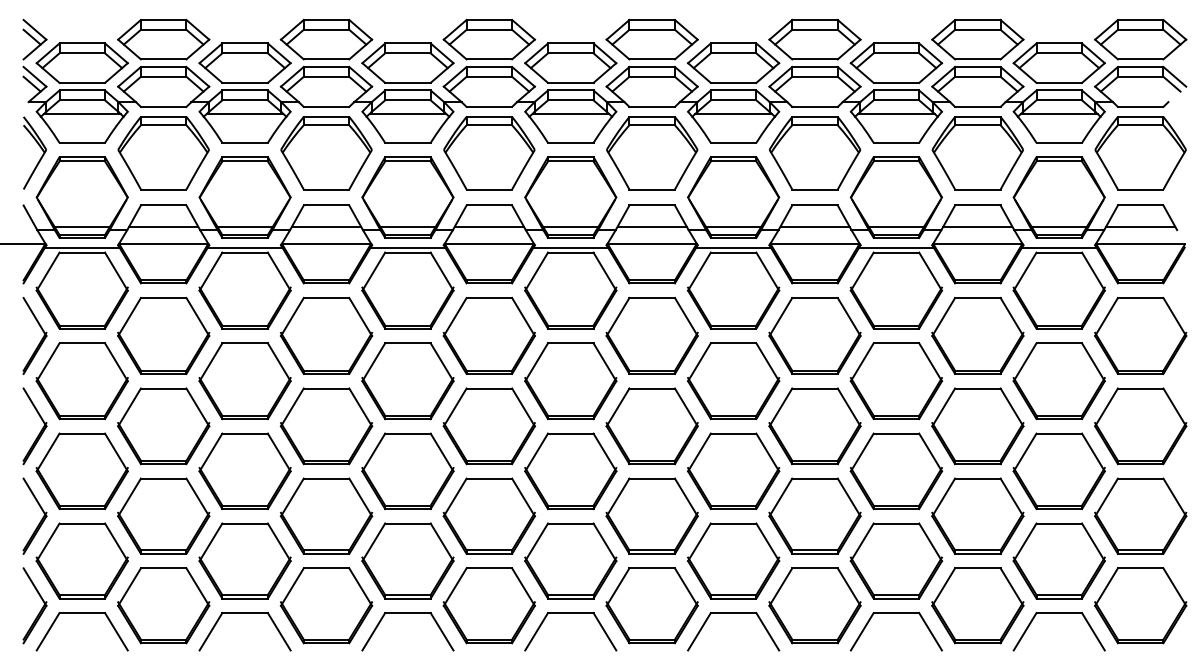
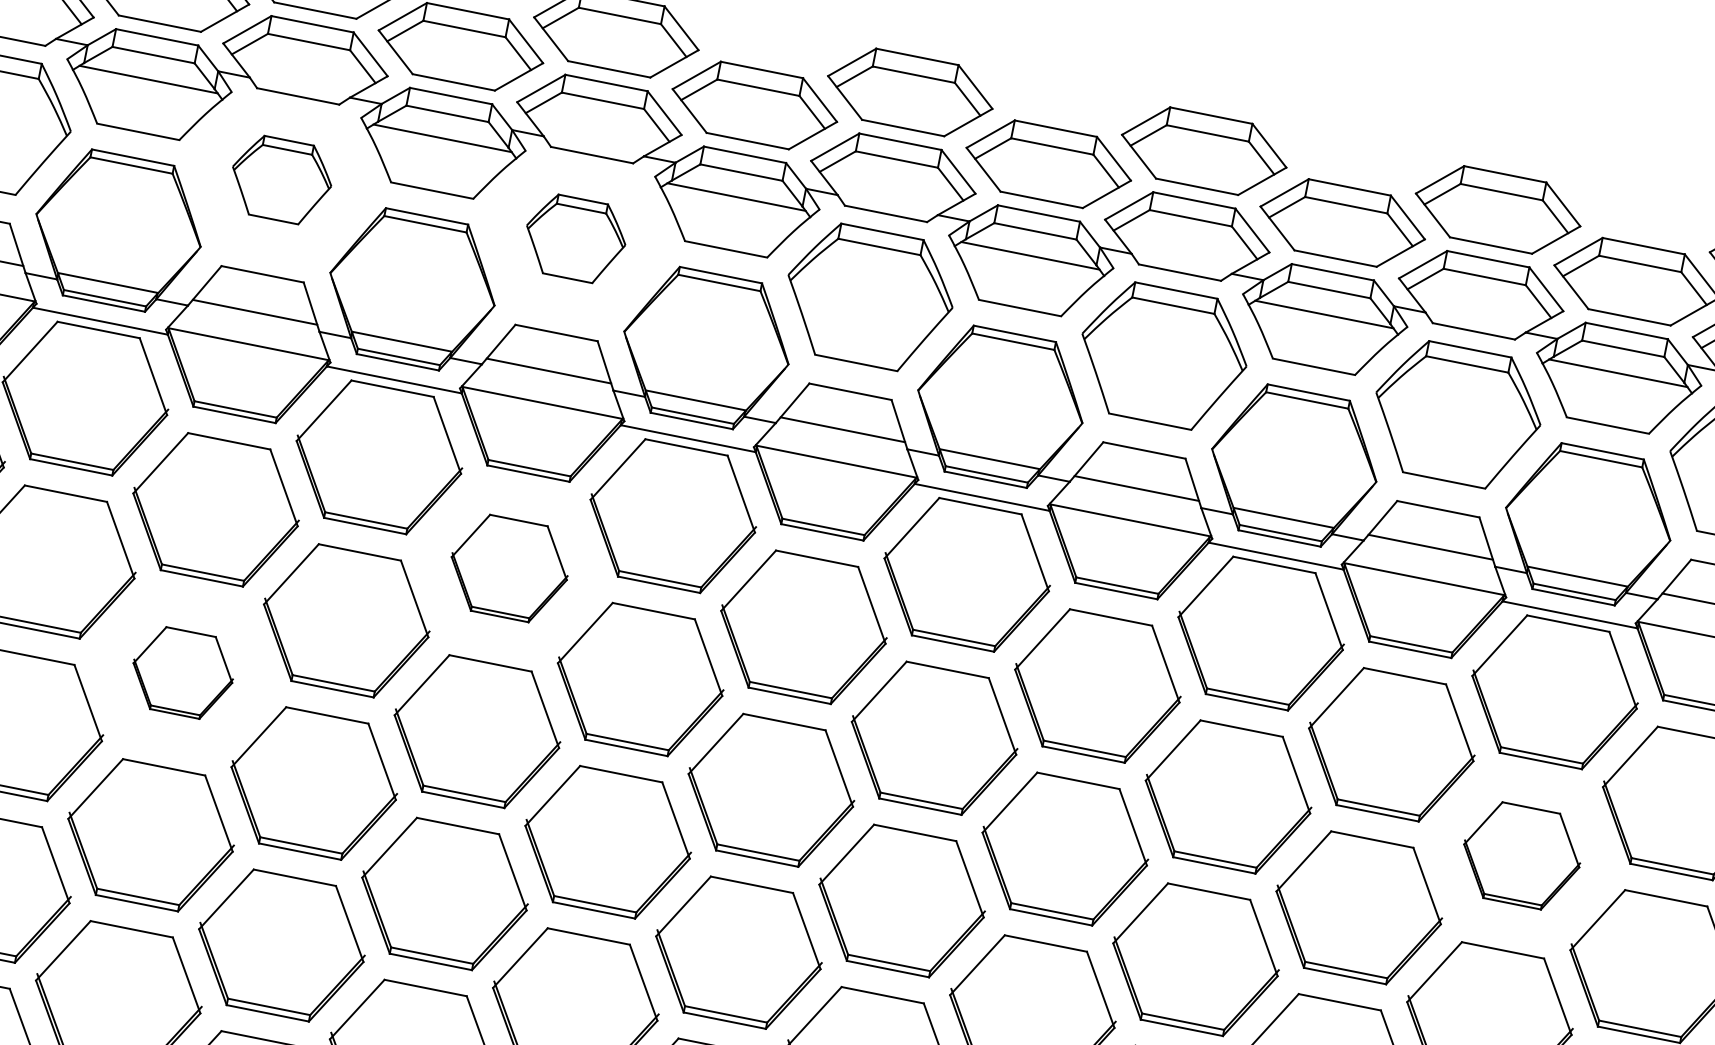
part: (326, 153) -> (281, 180), size x0.6
part: (489, 153) -> (575, 239), size x0.6
part: (488, 335) -> (508, 567), size x0.7
part: (1058, 381) -> (1520, 856), size x0.7
part: (326, 426) -> (182, 673), size x0.6

